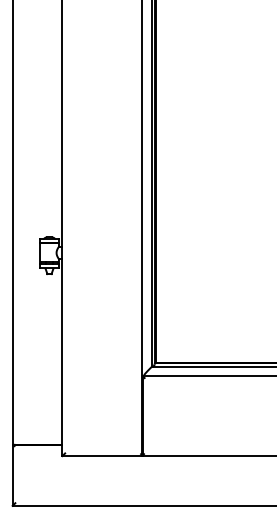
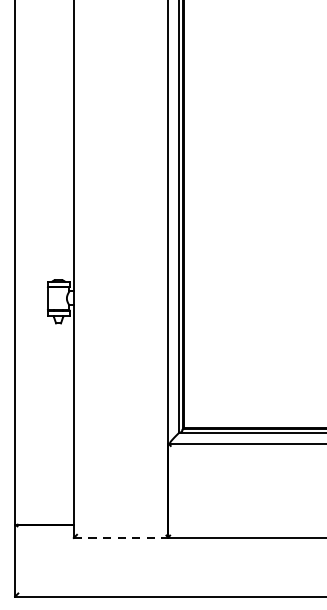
line: (102, 456) -> (121, 538), solid -> dashed

